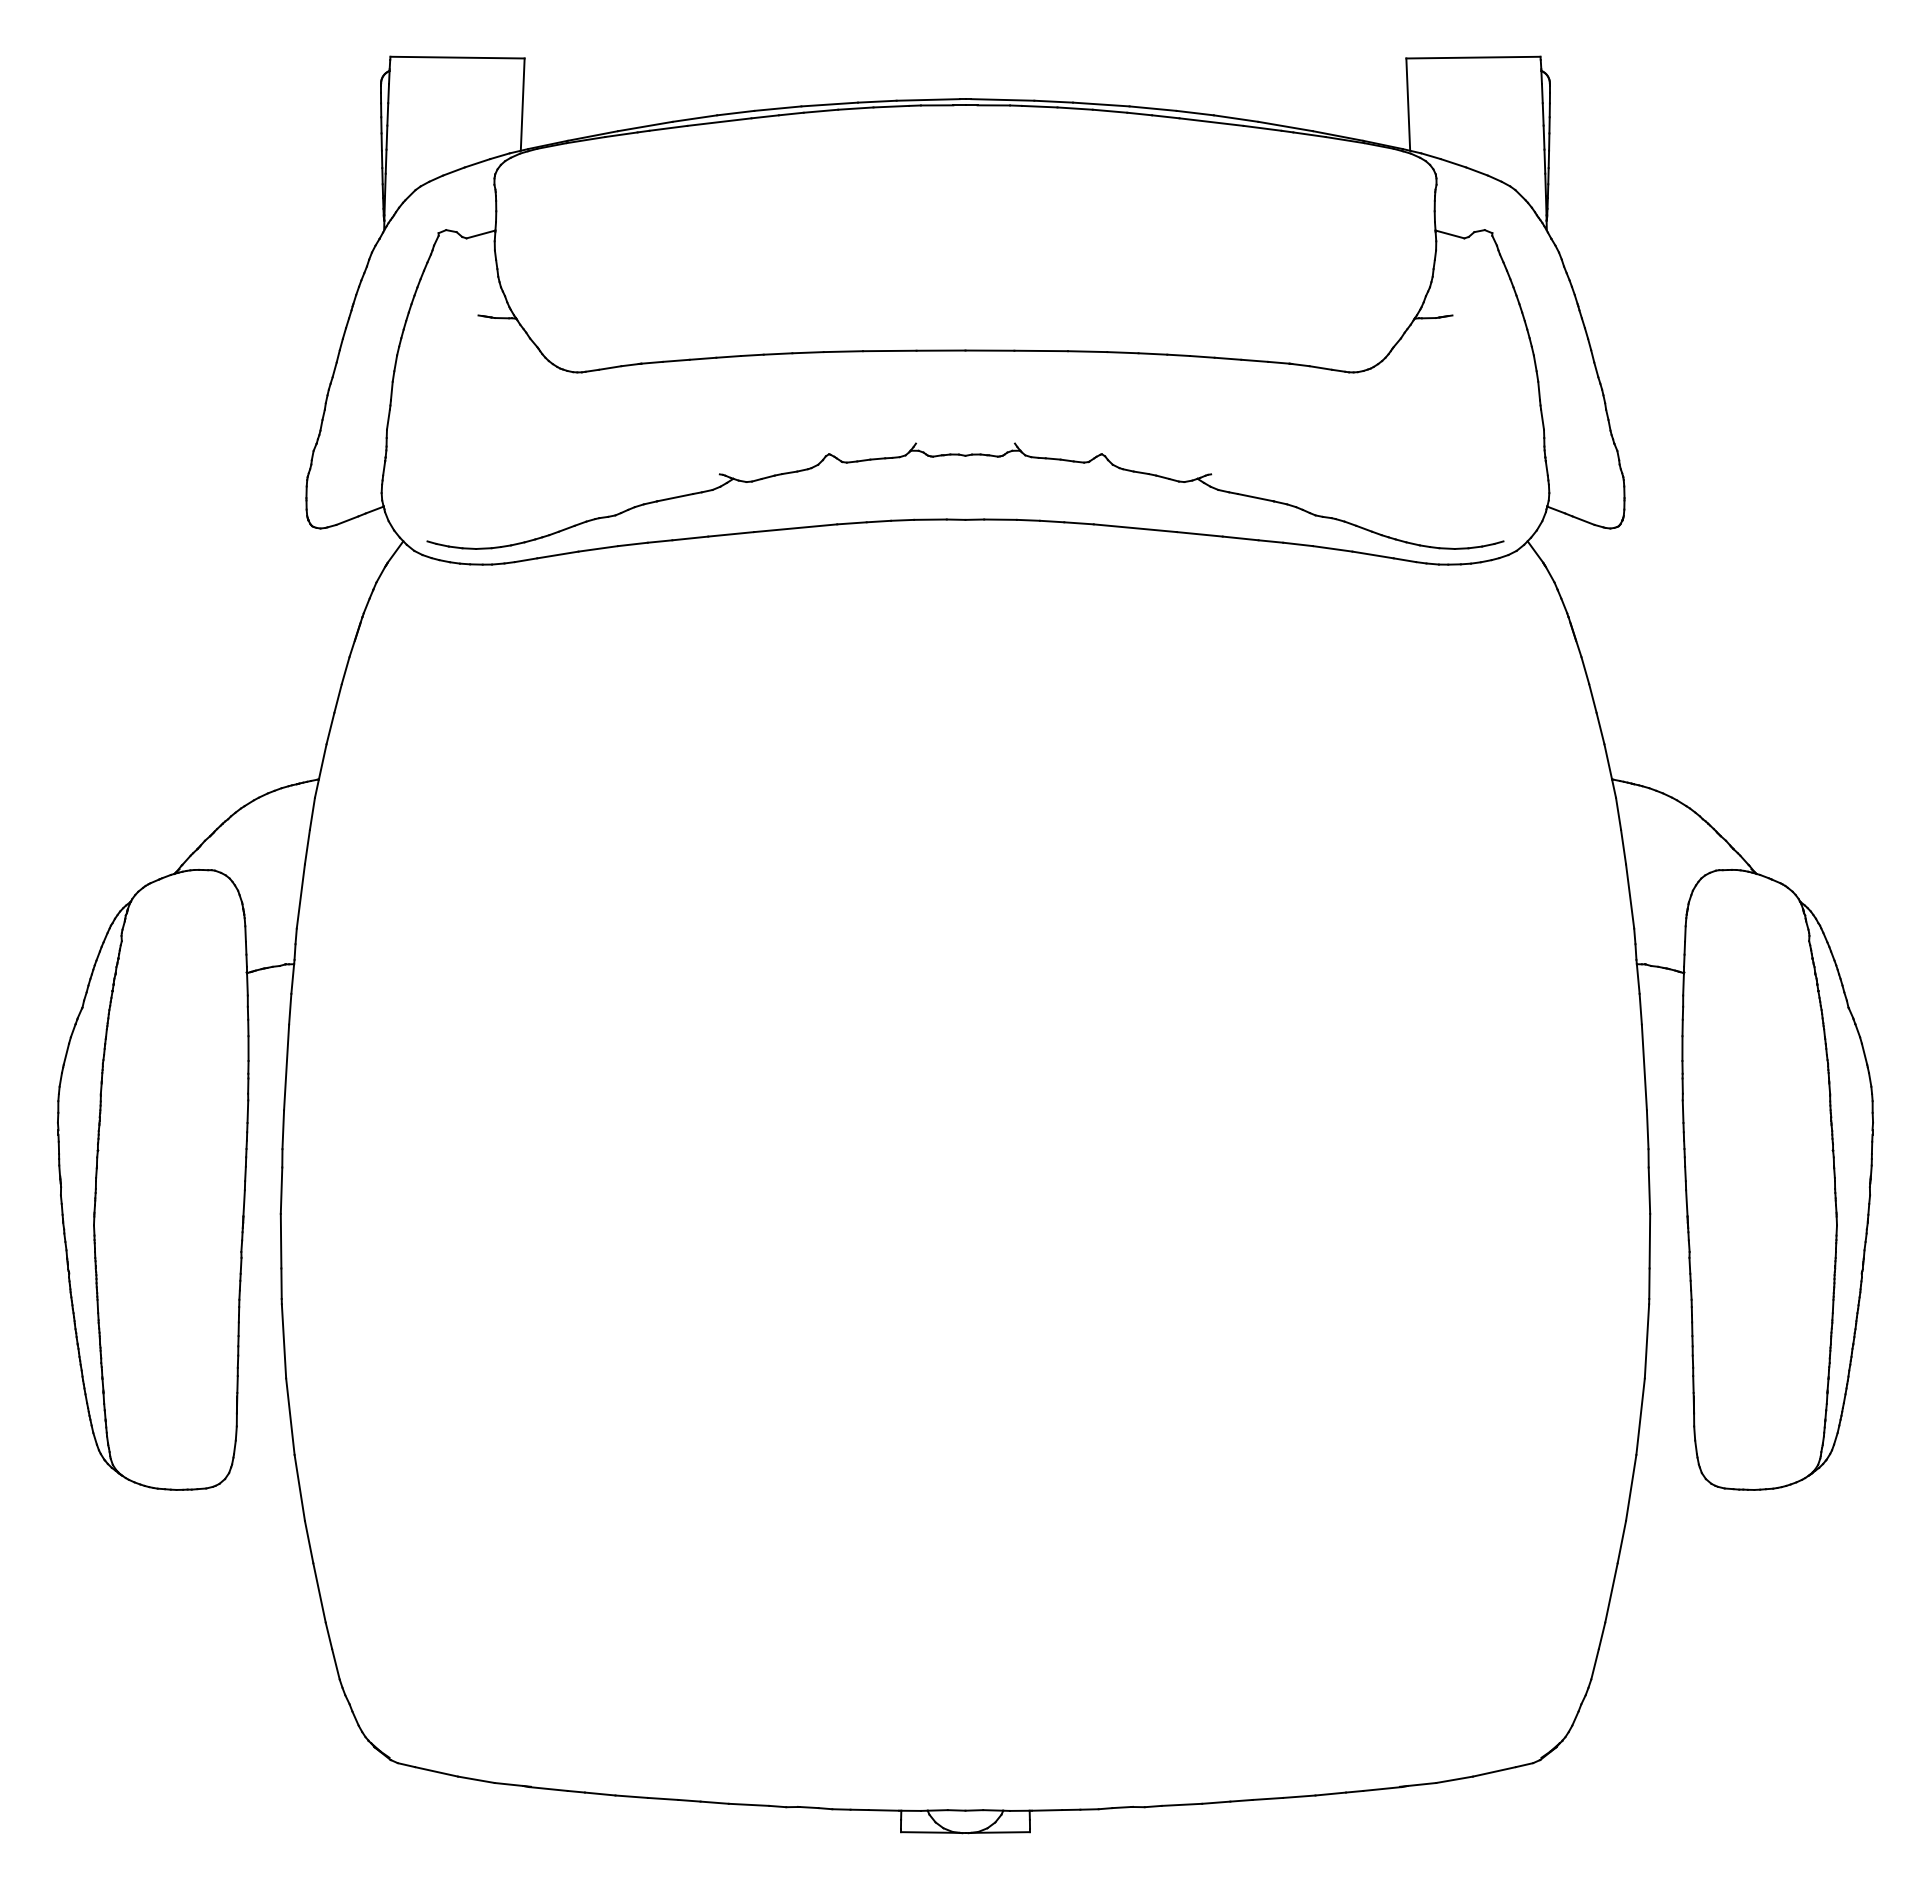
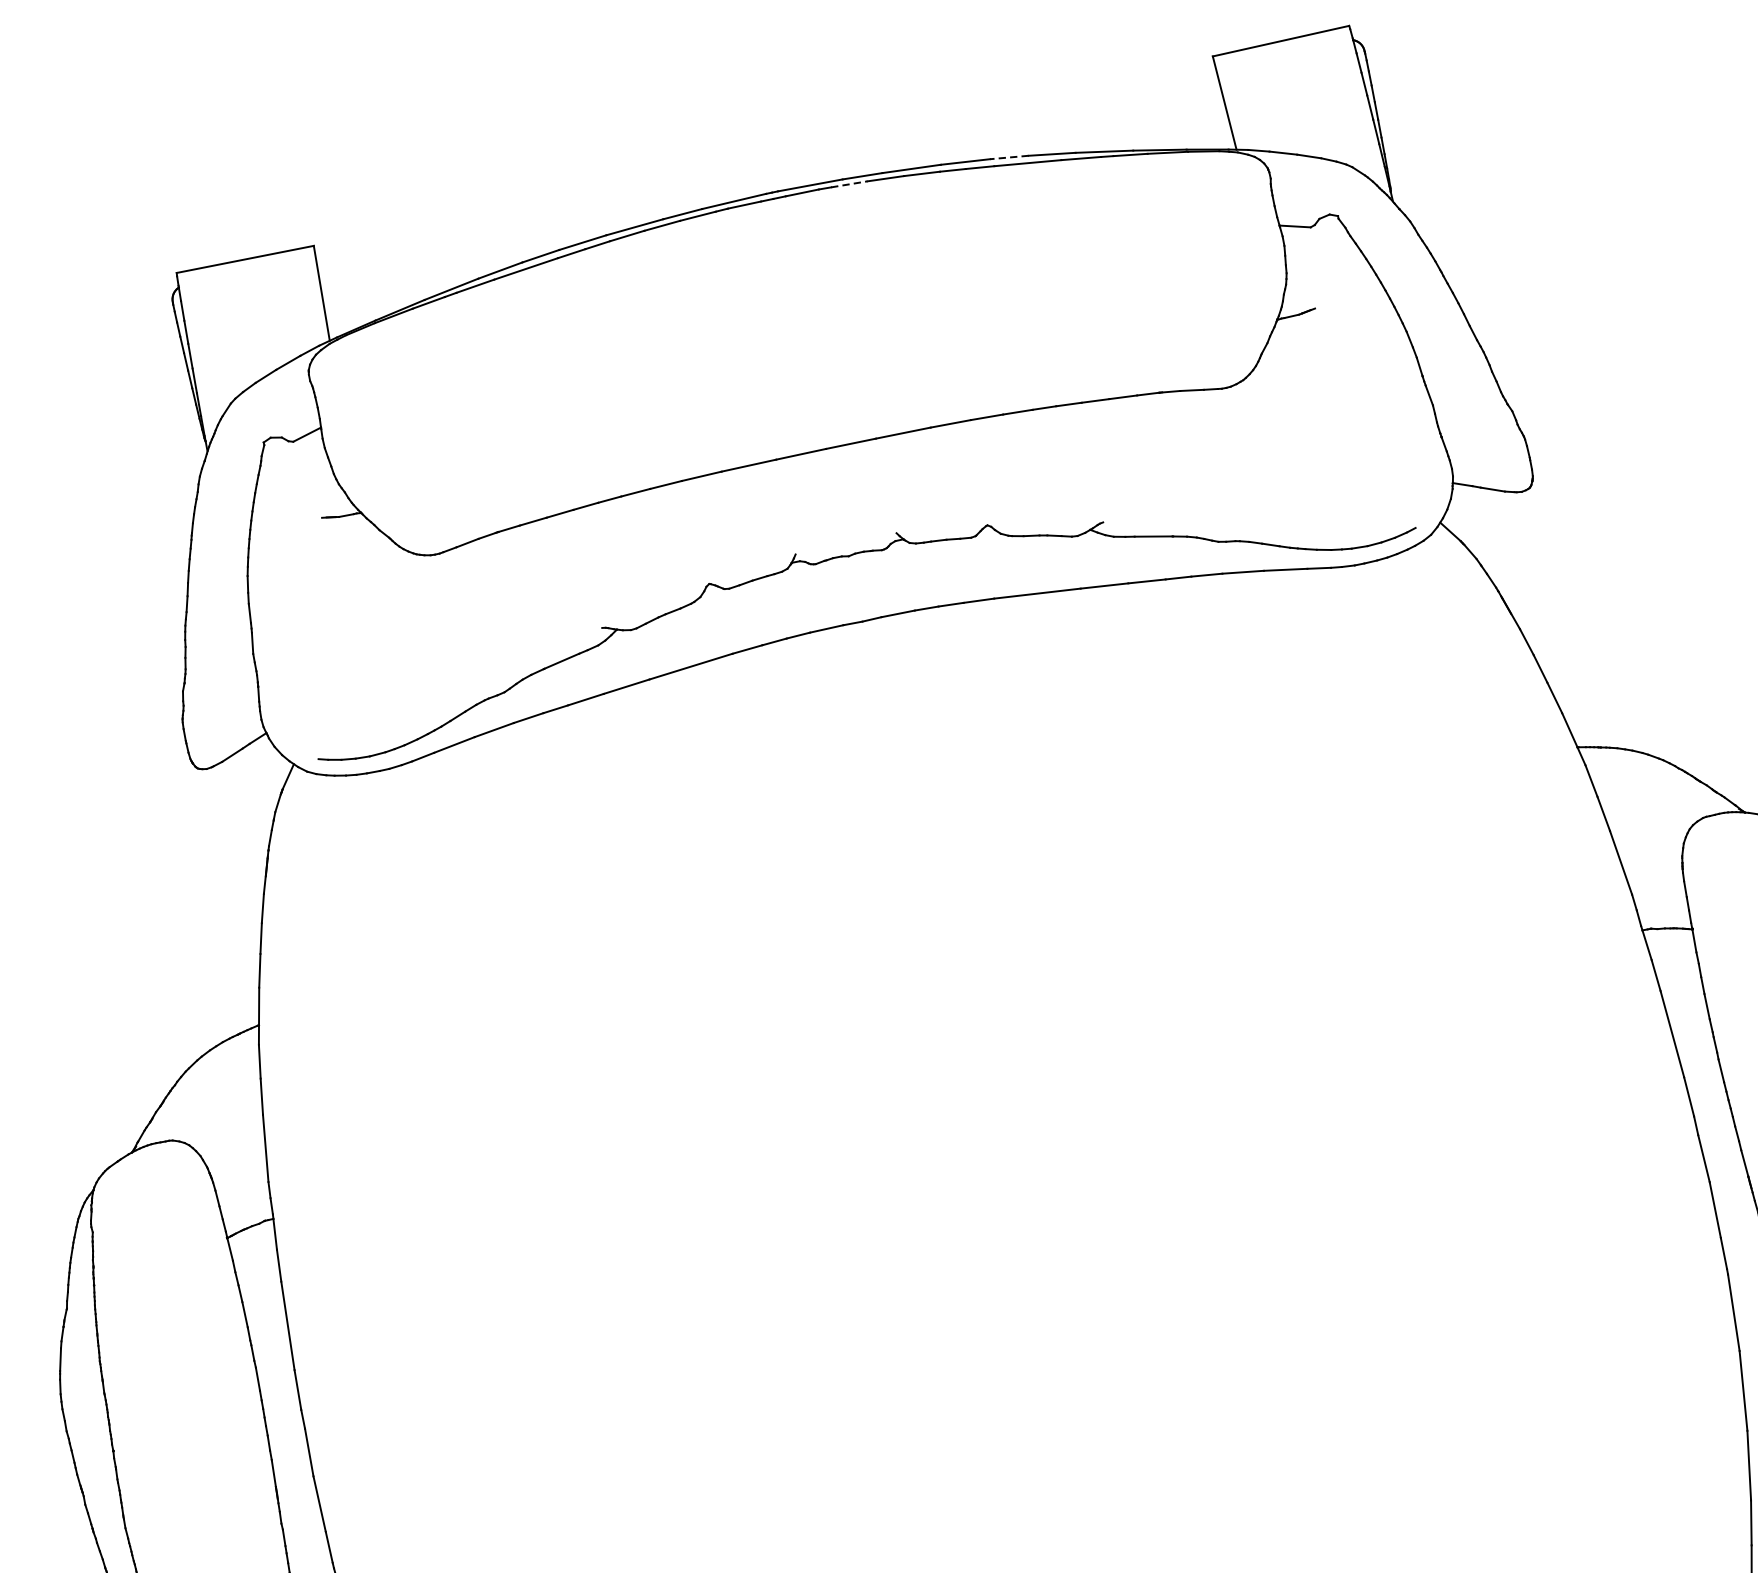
line: (1039, 106) -> (849, 184), solid -> dashed
line: (1195, 113) -> (1009, 157), solid -> dashed

